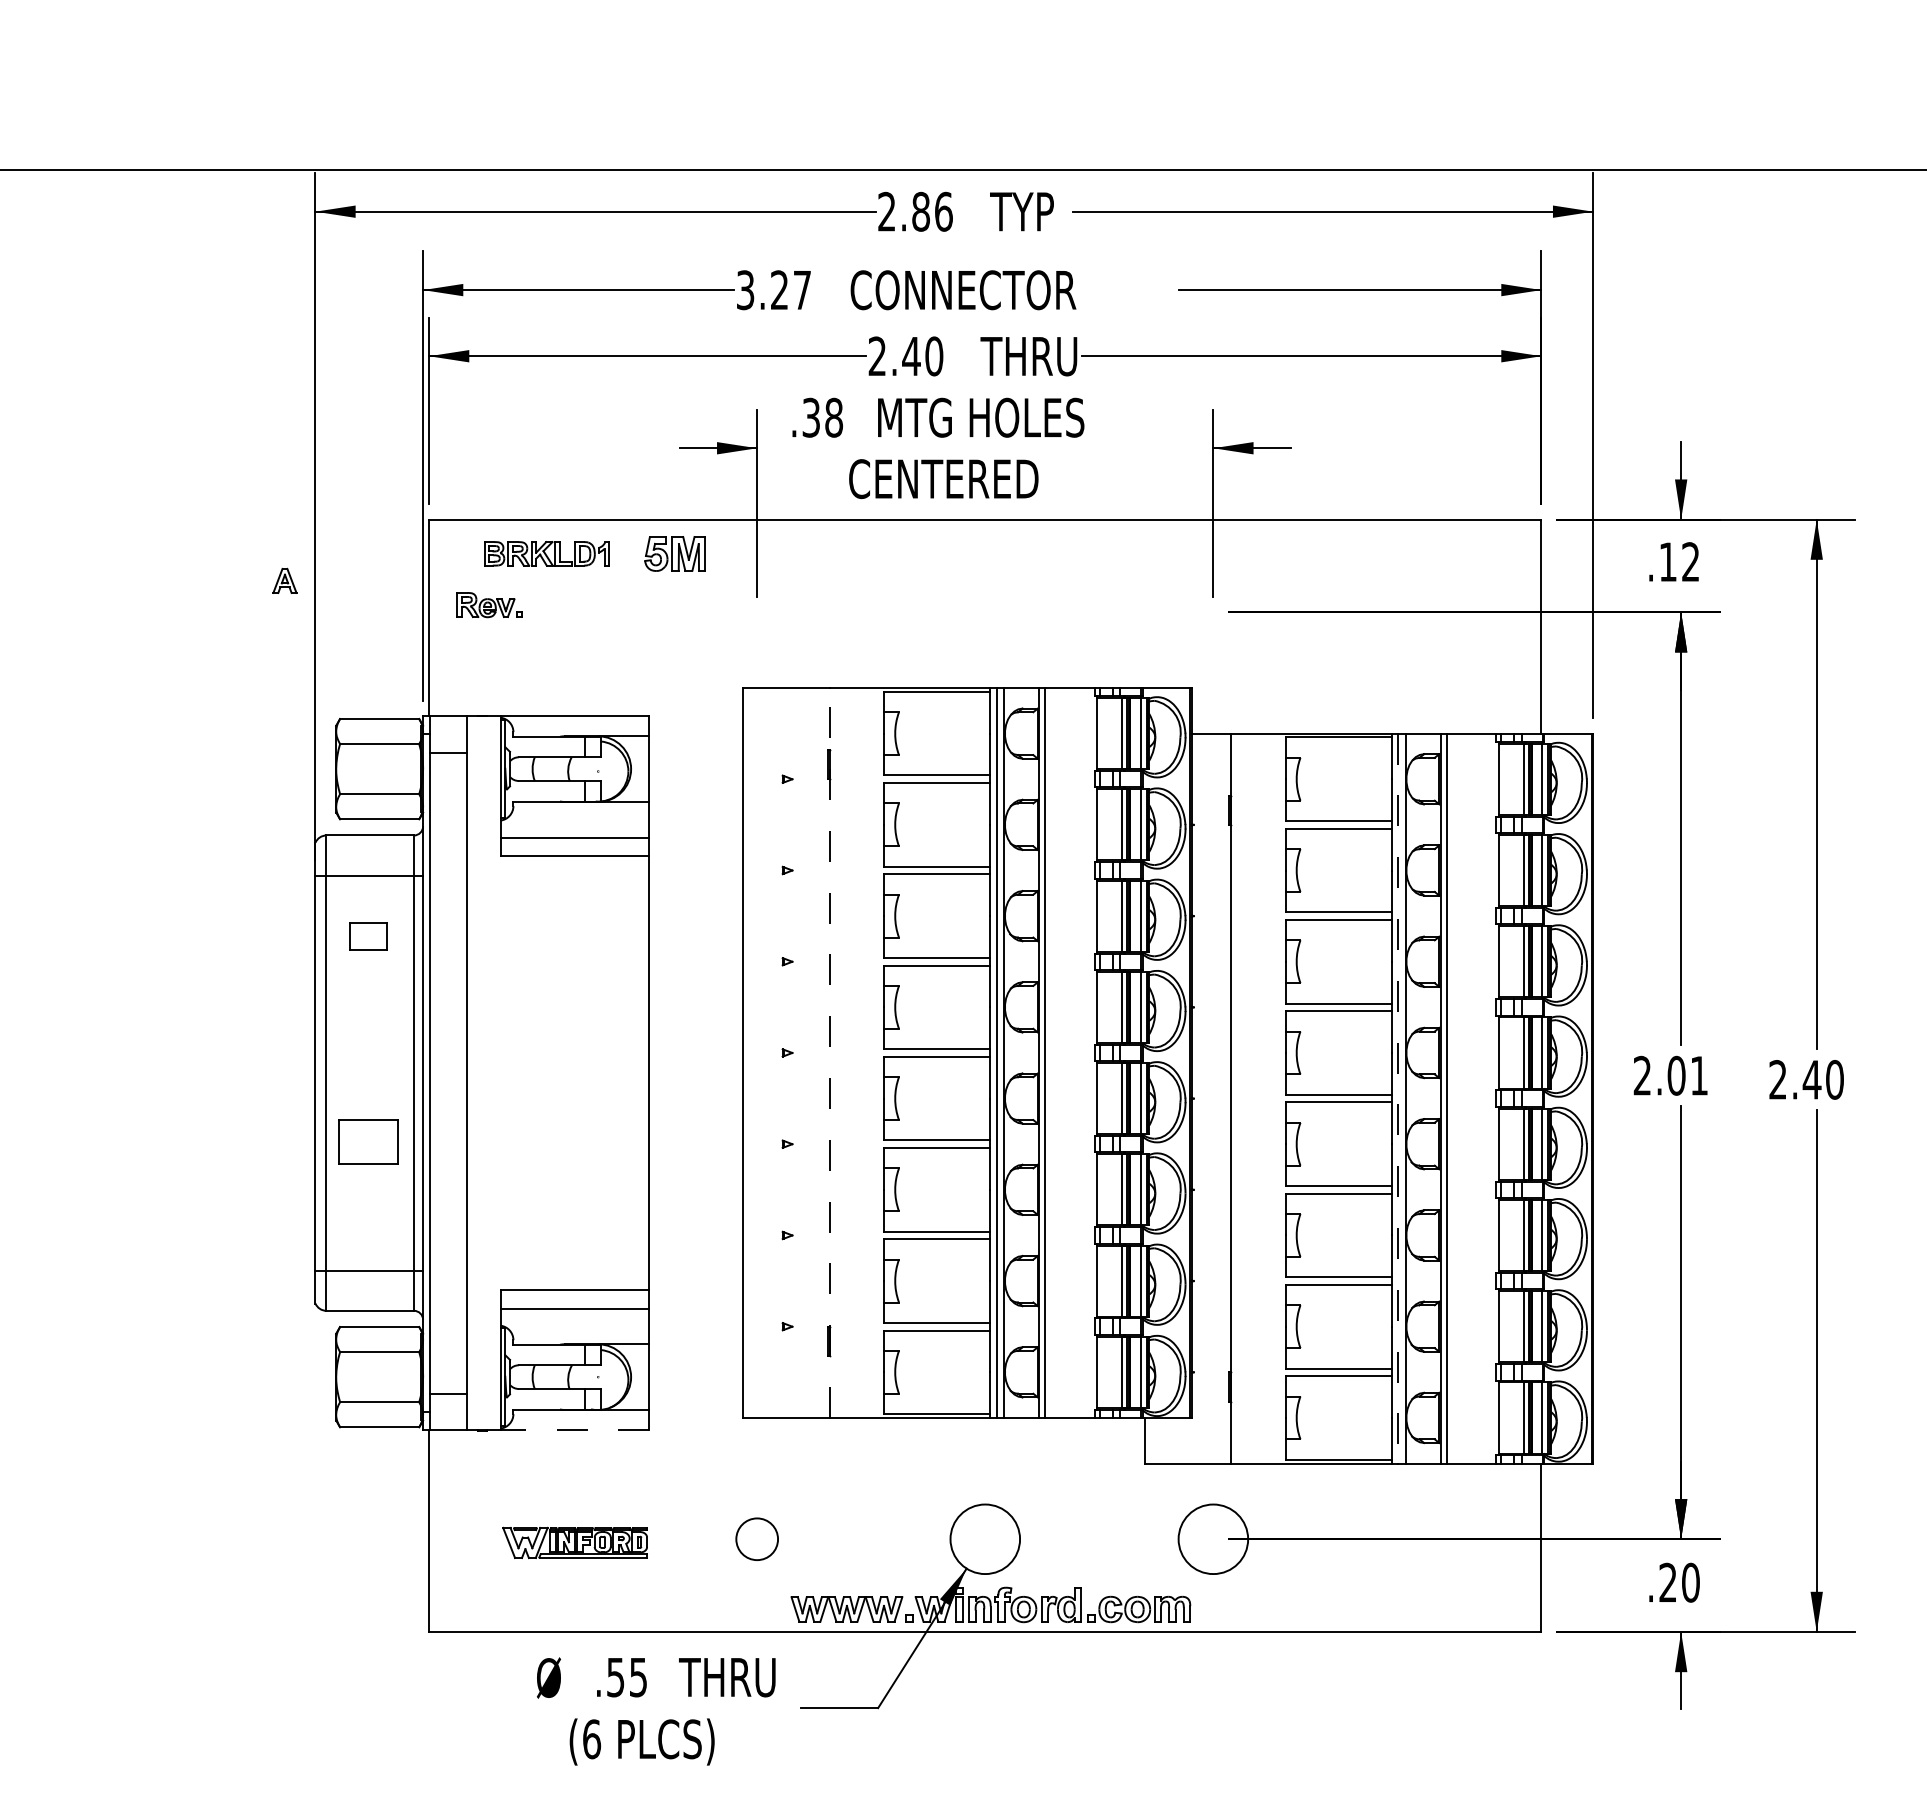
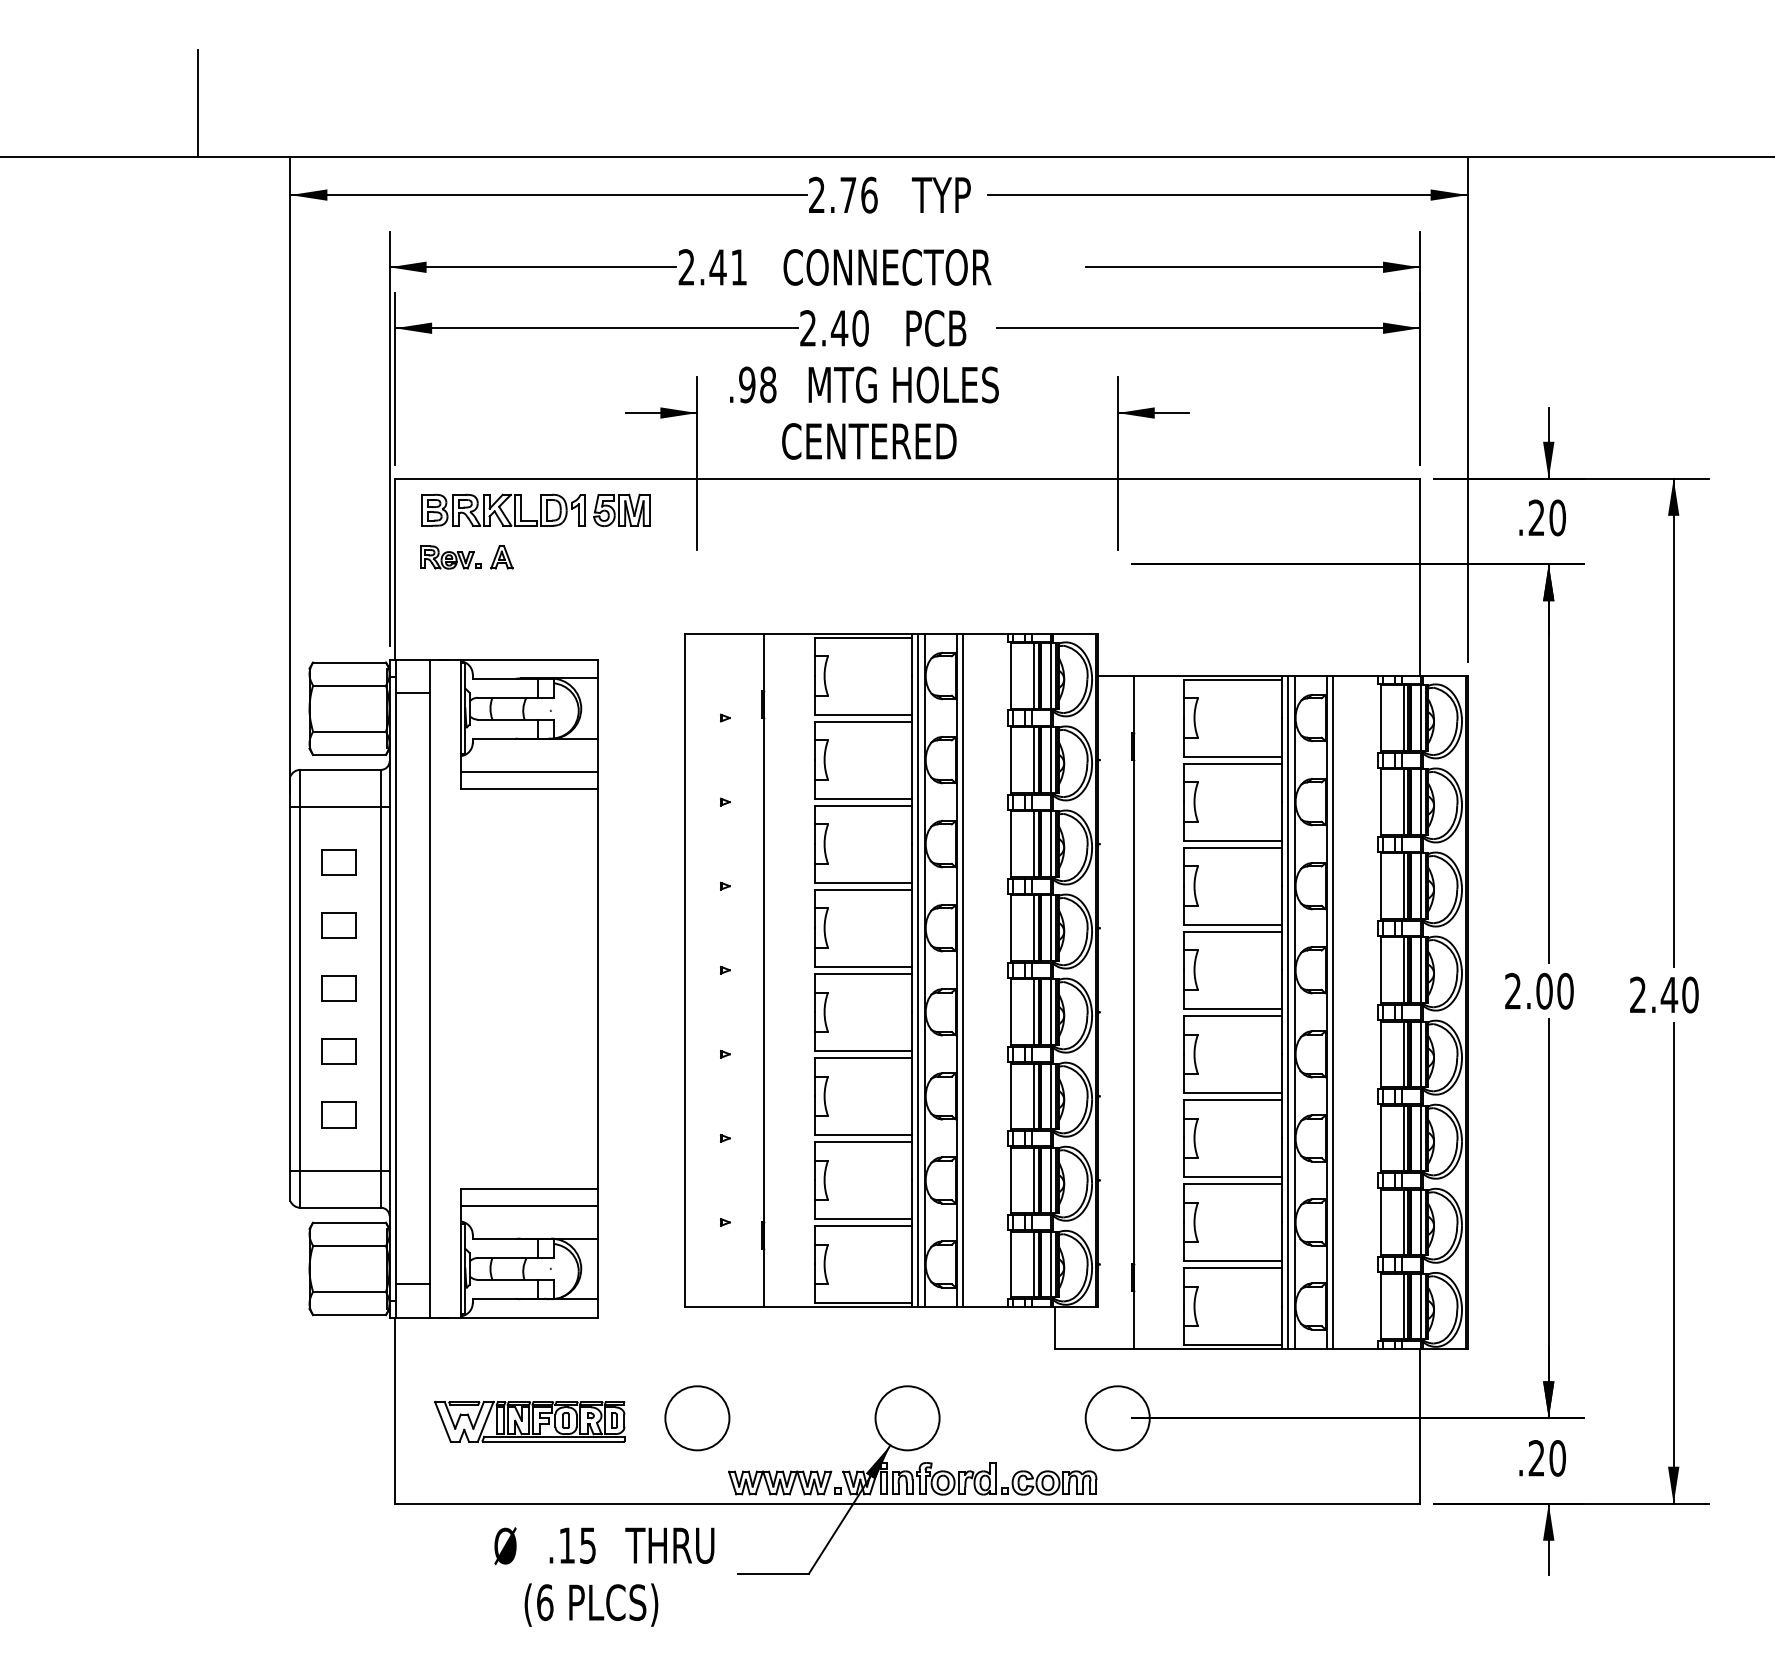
line: (214, 112) -> (197, 103), added
text: (920, 211) -> (847, 194), 2.86 -> 2.76
text: (773, 290) -> (712, 267), 3.27 -> 2.41
text: (1028, 356) -> (947, 328), THRU -> PCB
text: (811, 417) -> (747, 384), .38 -> .98
part: (546, 553) -> (503, 510), size x1.43
text: (1679, 562) -> (1547, 518), .12 -> .20
part: (284, 580) -> (501, 557), moved
part: (368, 1004) -> (339, 925), added
line: (829, 1052) -> (764, 969), dashed -> solid
part: (368, 1072) -> (339, 988), added
text: (1699, 1075) -> (1565, 990), 2.01 -> 2.00
line: (1397, 1098) -> (1287, 1012), dashed -> solid
part: (368, 1141) -> (339, 1051), size x0.62
part: (368, 1209) -> (339, 1114), added
line: (574, 1430) -> (529, 1318), dashed -> solid
circle: (756, 1539) -> (696, 1418), size x1.67
part: (574, 1542) -> (529, 1421), size x1.43
text: (615, 1677) -> (566, 1545), .55 -> .15

